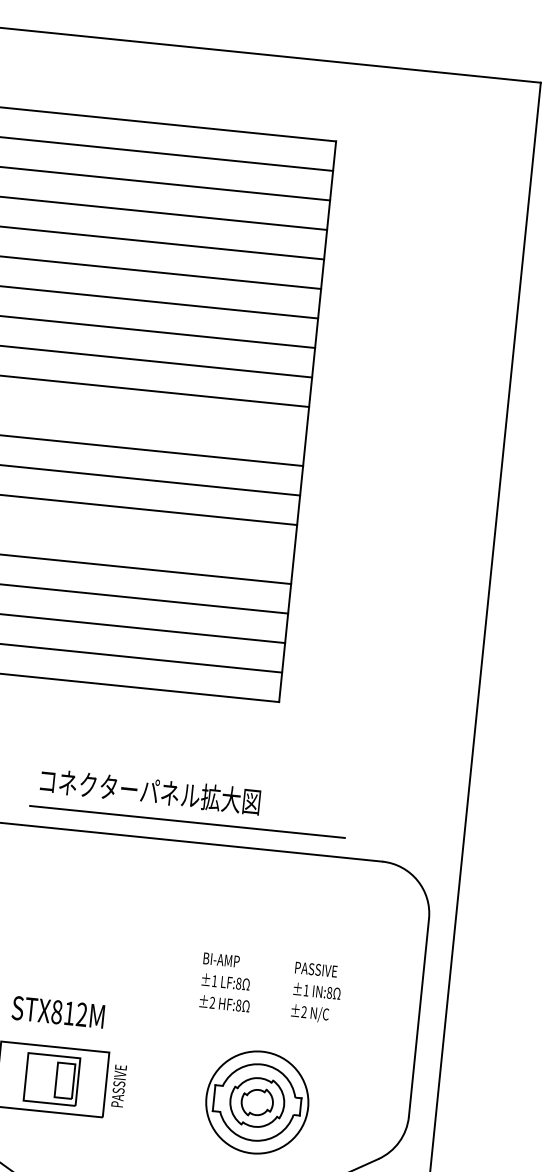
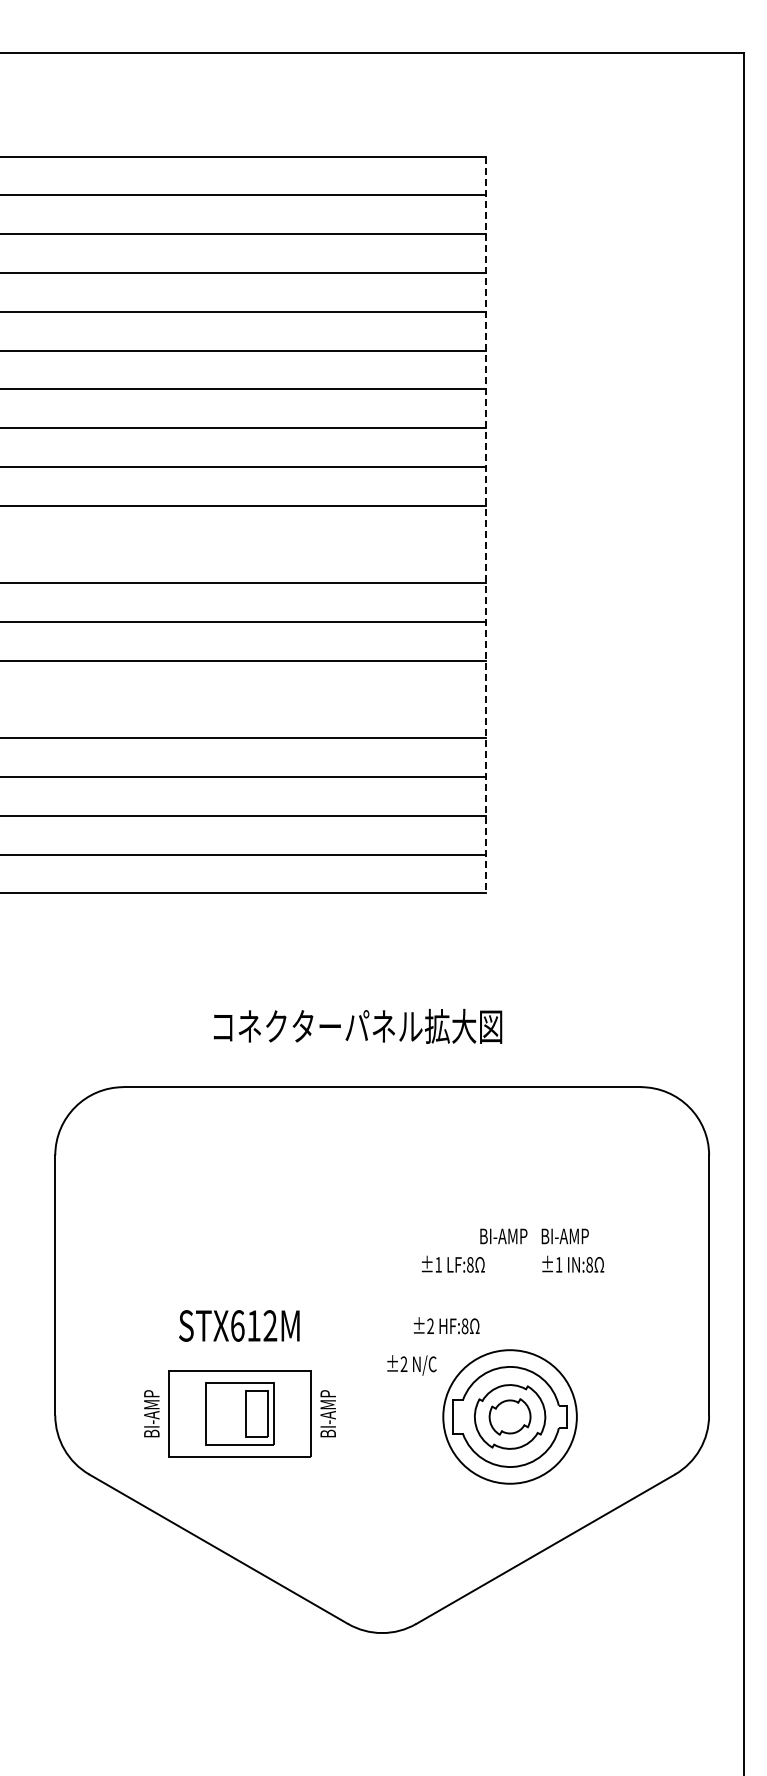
line: (307, 422) -> (485, 525), solid -> dashed
text: (150, 790) -> (358, 1025), moved
line: (186, 822) -> (381, 1061), removed
text: (221, 960) -> (503, 1236), moved
text: (316, 969) -> (569, 1236), PASSIVE -> BI-AMP
text: (224, 1003) -> (446, 1325), moved
text: (56, 1011) -> (237, 1325), STX812M -> STX612M
text: (309, 1013) -> (411, 1365), moved
text: (119, 1085) -> (328, 1413), PASSIVE -> BI-AMP

